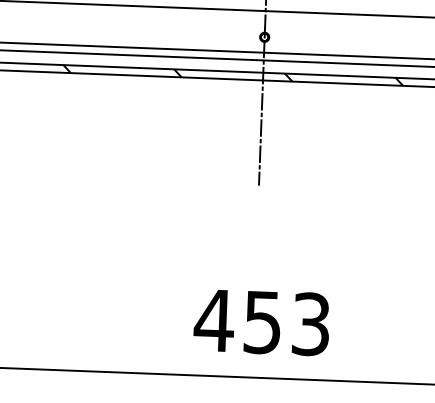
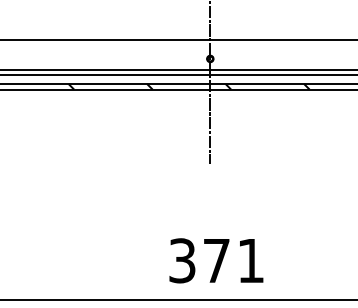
text: (261, 321) -> (215, 260), 453 -> 371

